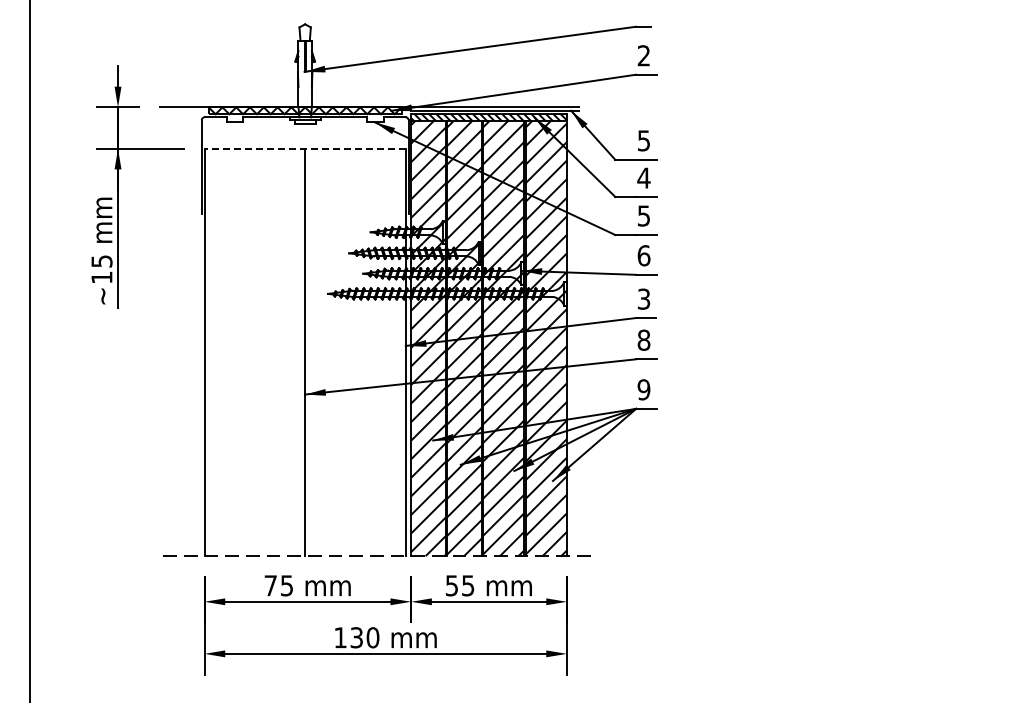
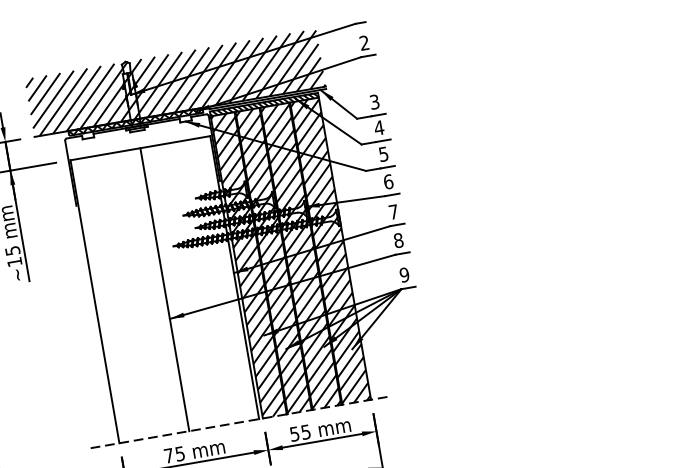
hatch: (369, 65) -> (175, 82), added
text: (644, 140) -> (375, 101), 5 -> 3
line: (305, 148) -> (140, 148), dashed -> solid
text: (644, 298) -> (394, 211), 3 -> 7

